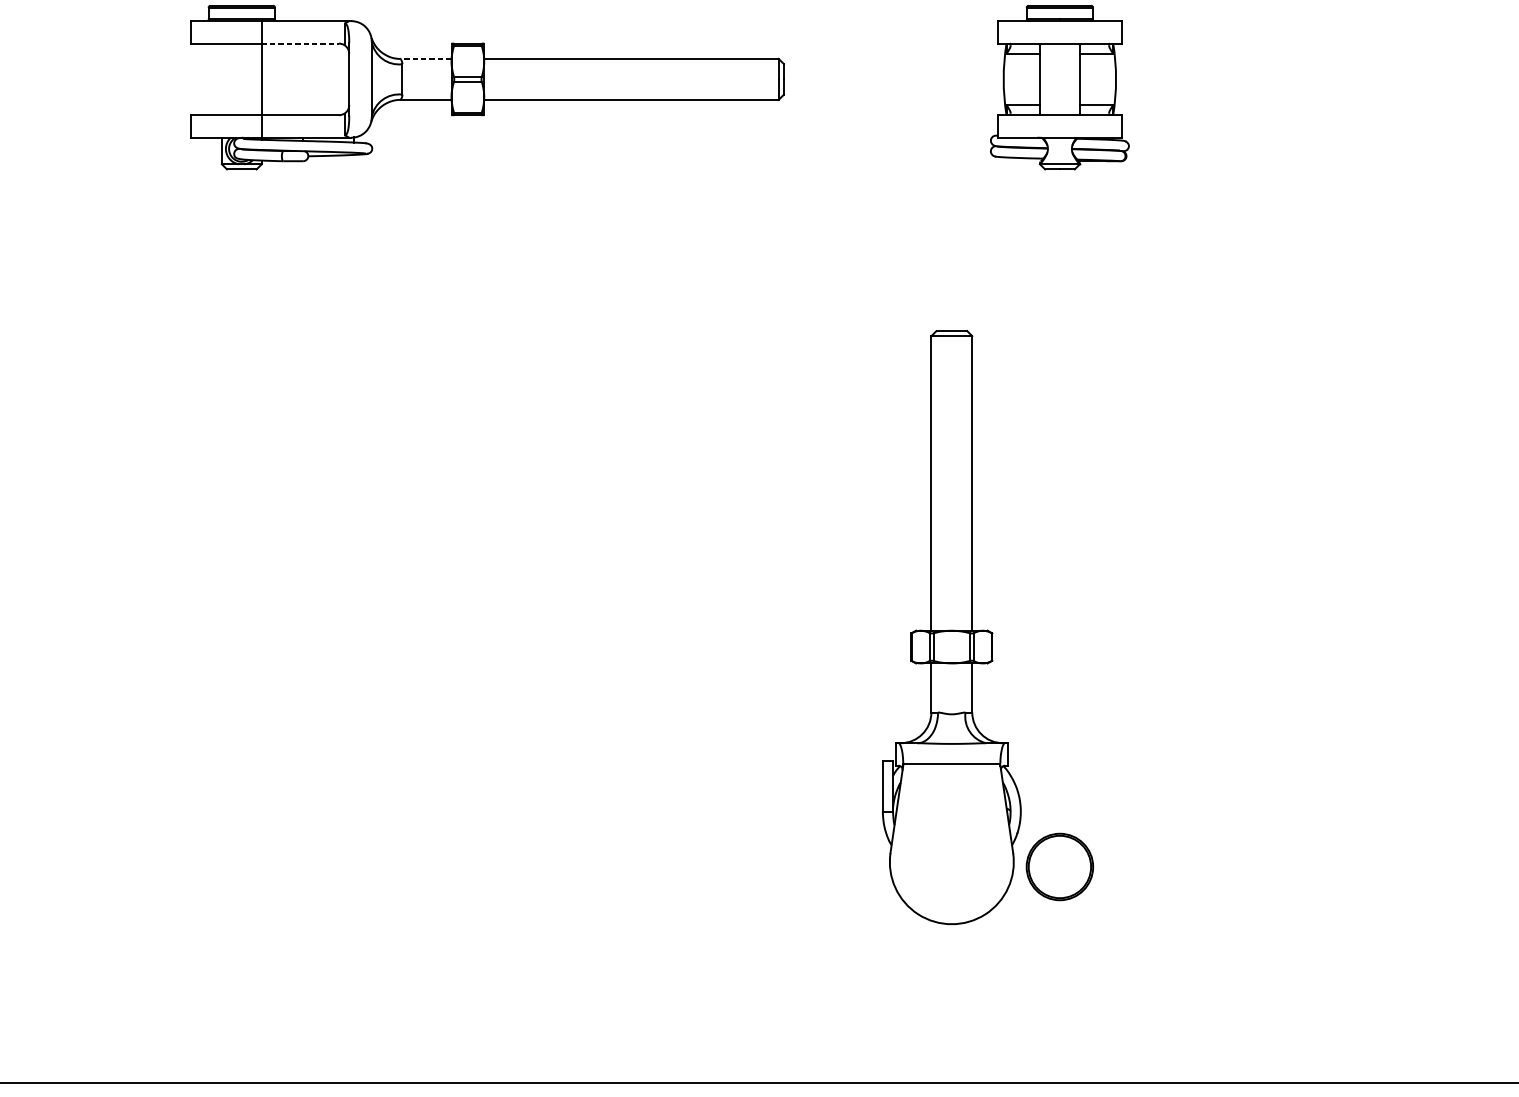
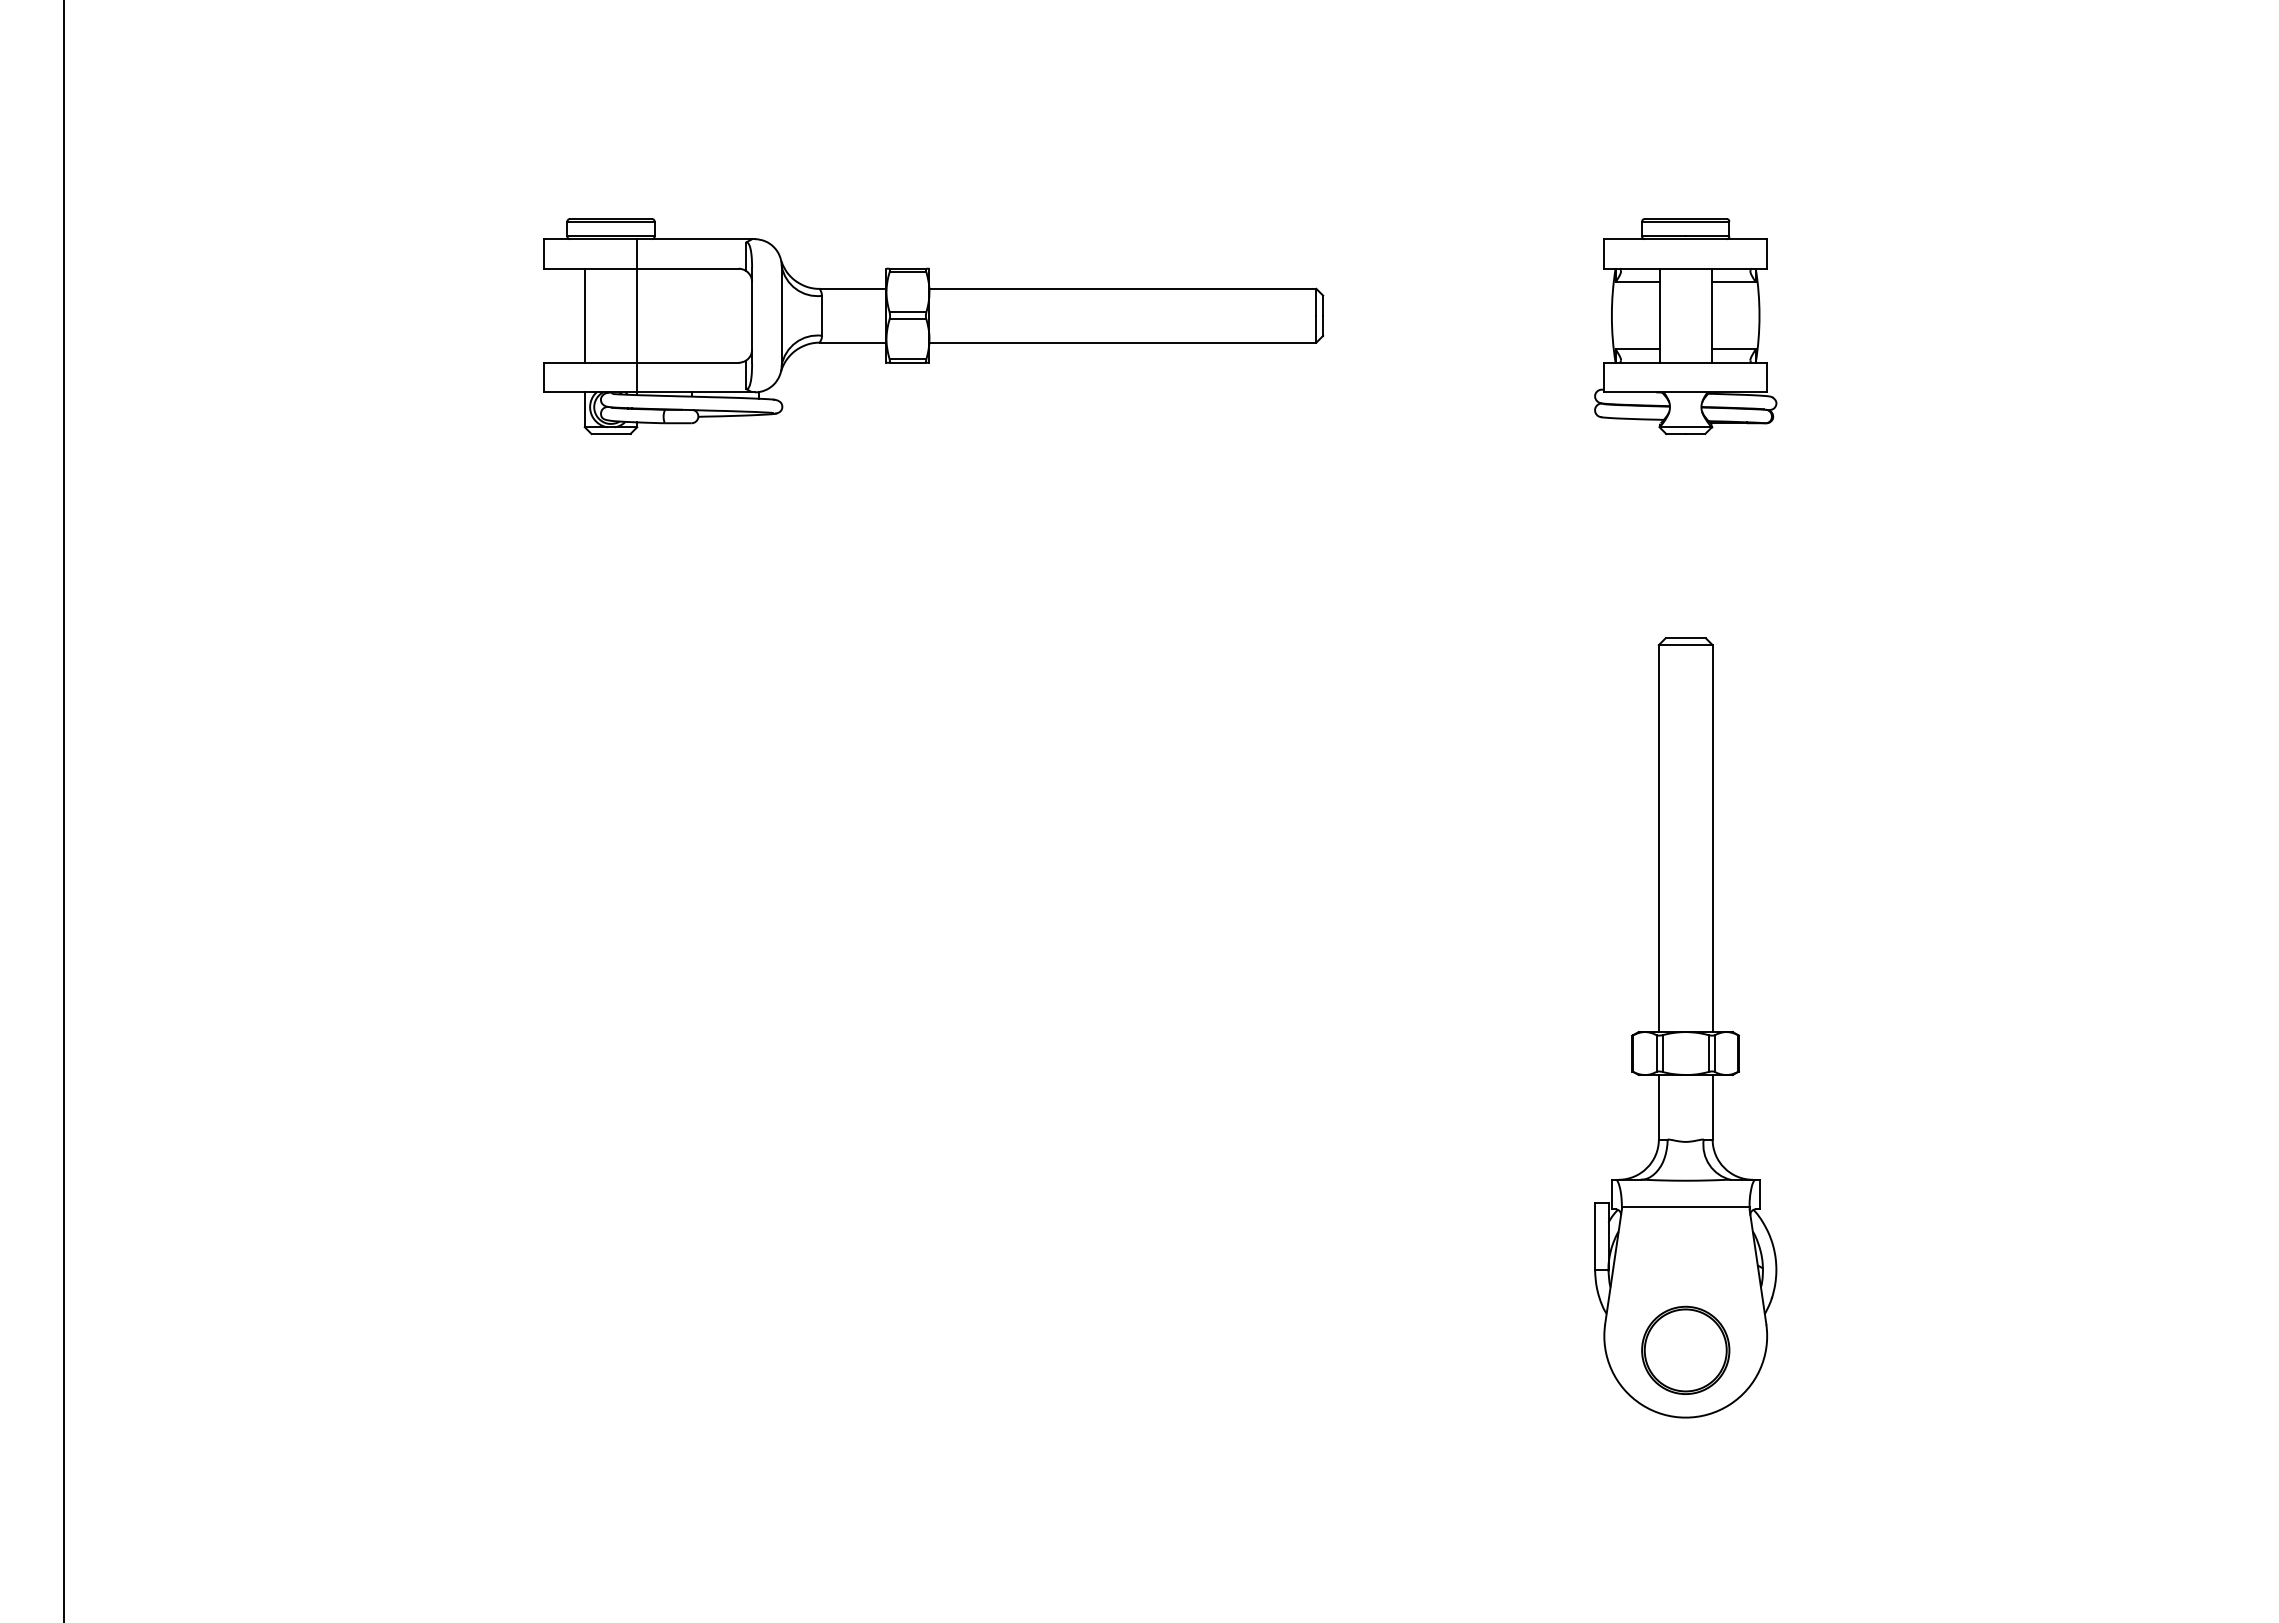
line: (300, 43) -> (687, 268), dashed -> solid
line: (425, 58) -> (852, 288), dashed -> solid
line: (221, 79) -> (584, 315), added
part: (951, 627) -> (1685, 1027), moved

